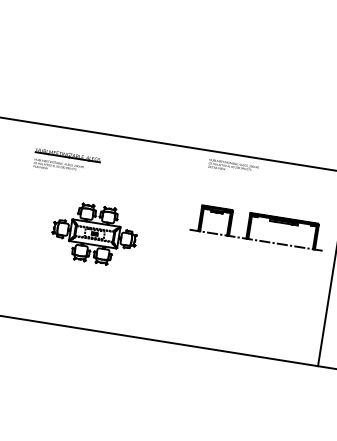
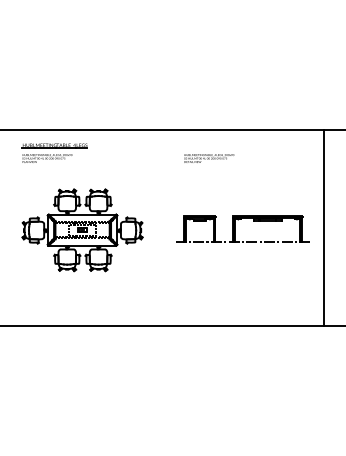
part: (66, 161) -> (54, 152), moved
text: (233, 167) -> (209, 158), moved
part: (250, 225) -> (235, 228), moved
part: (94, 234) -> (82, 230), size x1.43

